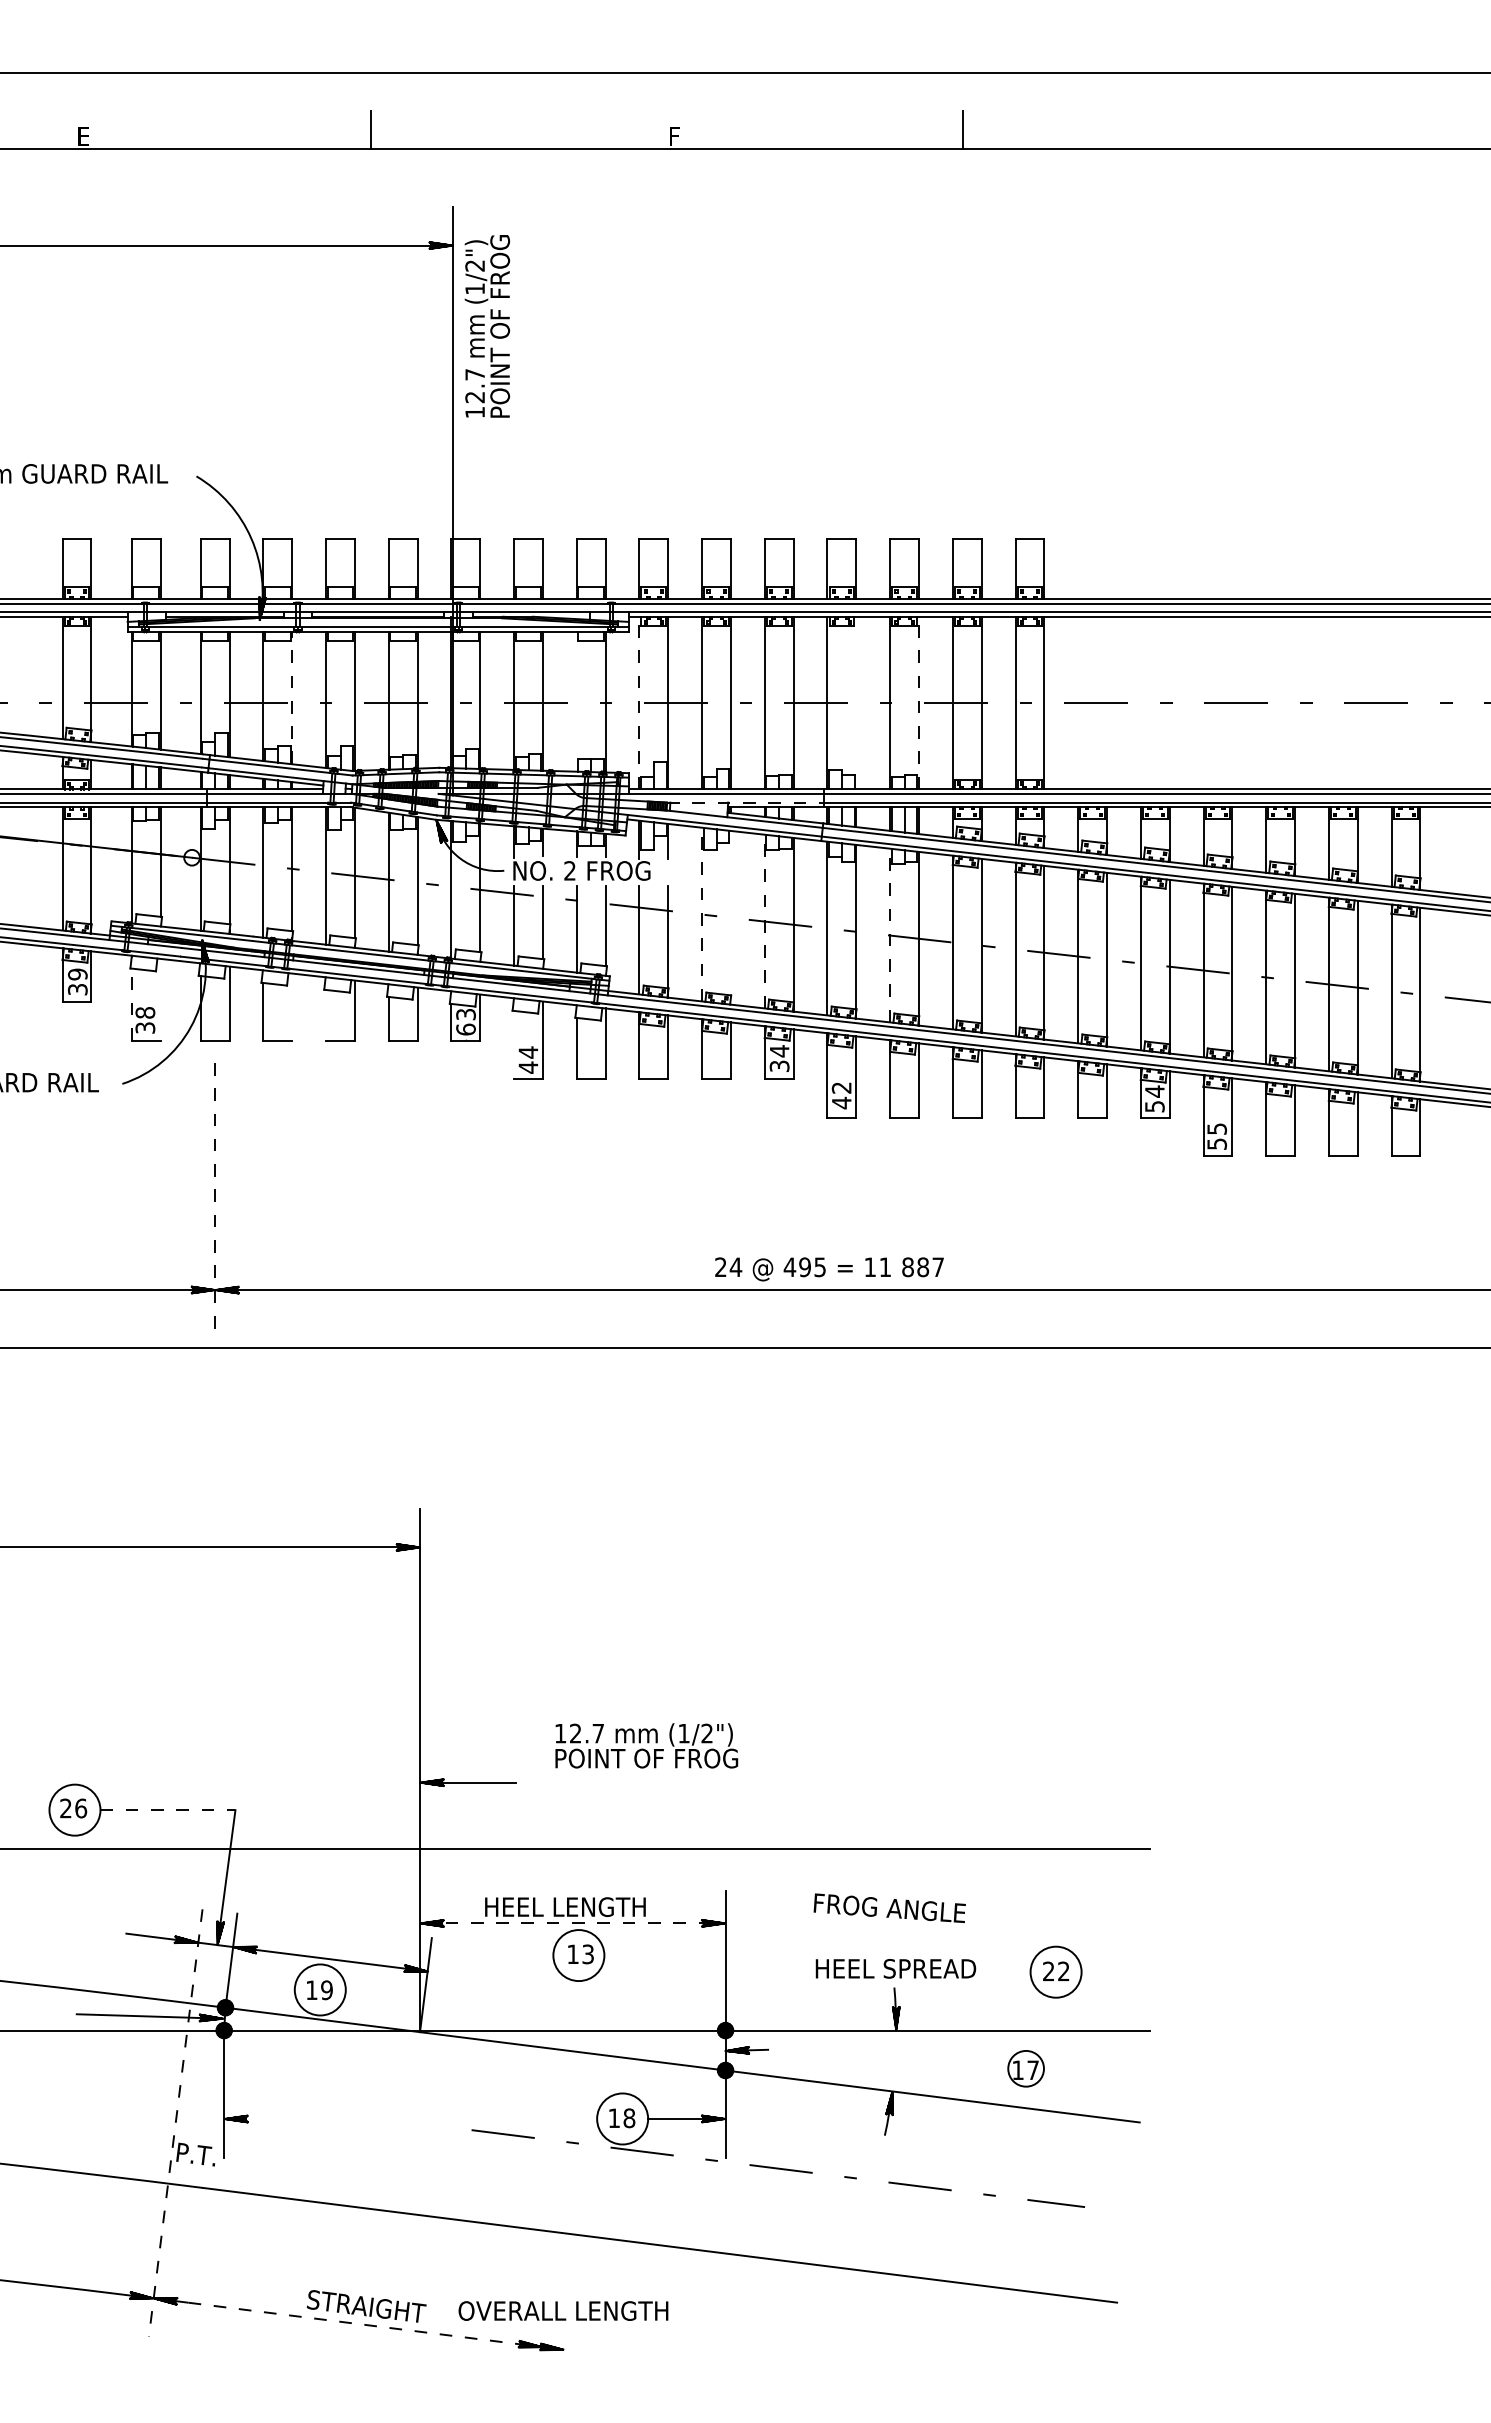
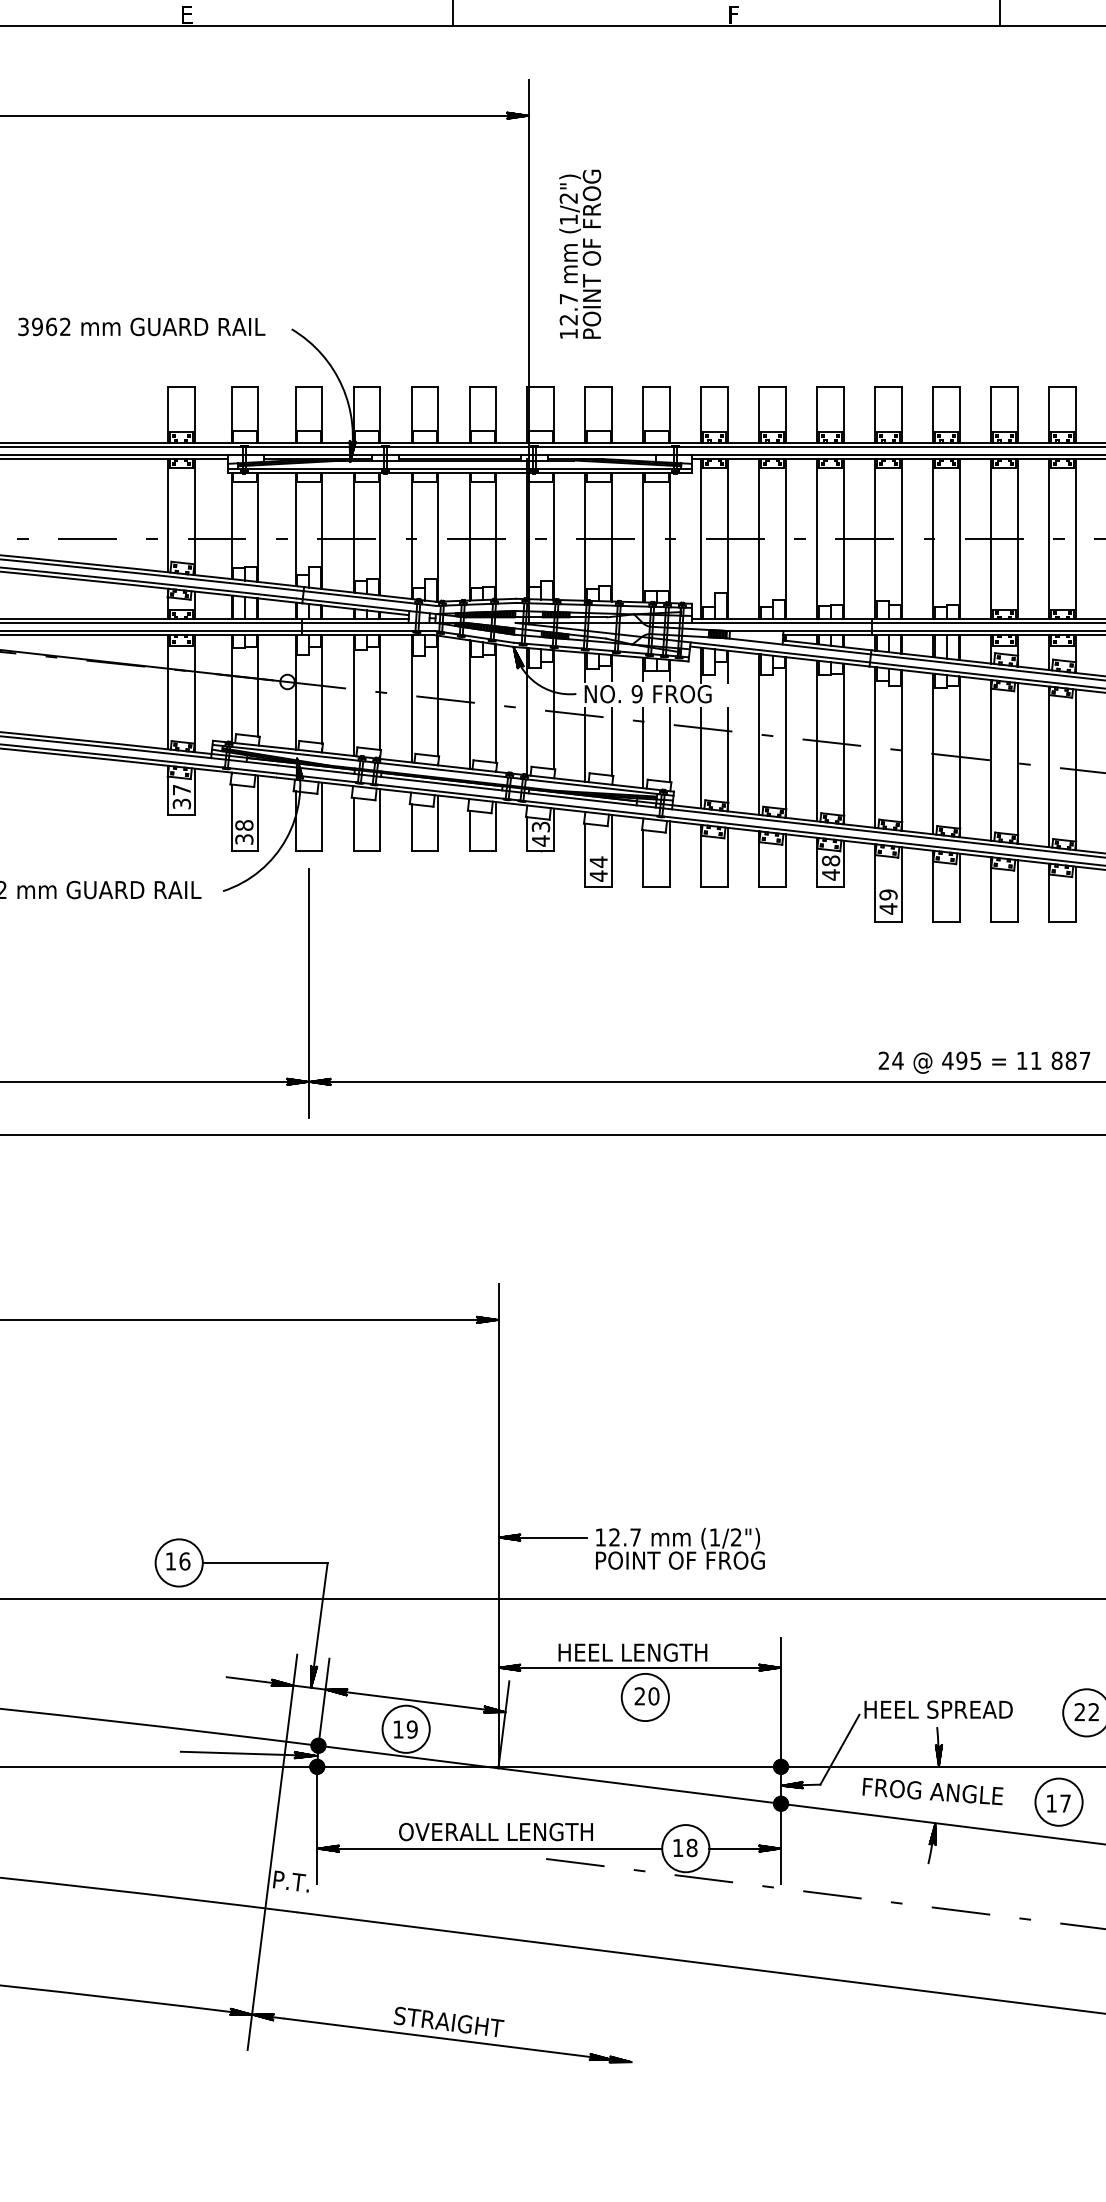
text: (487, 326) -> (580, 254), moved
line: (292, 697) -> (380, 533), dashed -> solid
line: (576, 701) -> (643, 537), added
line: (639, 702) -> (701, 538), dashed -> solid
line: (856, 702) -> (902, 538), added
line: (919, 702) -> (960, 538), dashed -> solid
line: (745, 802) -> (799, 630), dashed -> solid
text: (569, 870) -> (636, 693), 2 -> 9
line: (702, 914) -> (759, 734), dashed -> solid
line: (731, 917) -> (786, 737), added
line: (764, 921) -> (817, 740), dashed -> solid
line: (890, 935) -> (933, 753), dashed -> solid
text: (77, 974) -> (181, 789), 39 -> 37
line: (160, 999) -> (258, 813), added
line: (131, 1004) -> (231, 817), dashed -> solid
line: (292, 1006) -> (380, 819), added
line: (326, 1014) -> (411, 826), added
text: (465, 1029) -> (540, 840), 63 -> 43
line: (514, 1044) -> (585, 854), added
text: (779, 1058) -> (830, 867), 34 -> 48
text: (841, 1087) -> (888, 894), 42 -> 49
line: (215, 1193) -> (309, 992), dashed -> solid
text: (829, 1269) -> (984, 1062), moved
text: (646, 1745) -> (680, 1548), moved
text: (65, 1808) -> (170, 1561), 26 -> 16
line: (168, 1810) -> (265, 1563), dashed -> solid
text: (889, 1908) -> (932, 1791), moved
line: (572, 1923) -> (639, 1667), dashed -> solid
text: (580, 1954) -> (646, 1696), 13 -> 20
line: (789, 2011) -> (840, 1749), added
circle: (1025, 2068) -> (1058, 1801), size x1.43
line: (410, 2118) -> (489, 1848), added
line: (175, 2123) -> (272, 1852), dashed -> solid
text: (563, 2310) -> (496, 1831), moved
line: (376, 2326) -> (458, 2040), dashed -> solid

